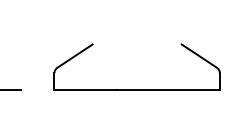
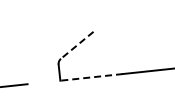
line: (74, 56) -> (76, 45), solid -> dashed
line: (85, 89) -> (91, 77), solid -> dashed

